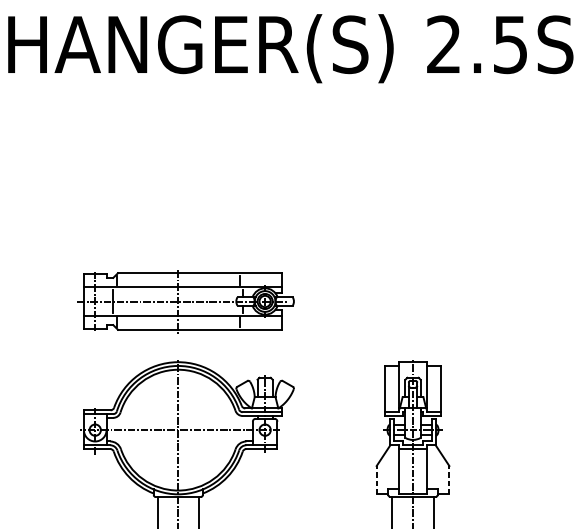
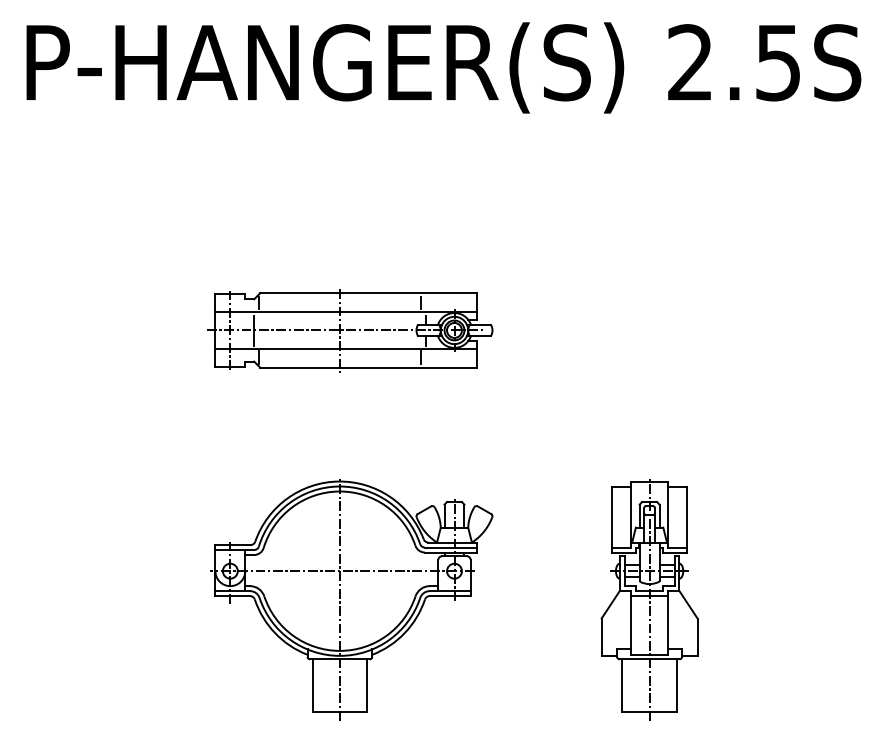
part: (186, 301) -> (350, 330), moved
line: (376, 480) -> (601, 637), dashed -> solid
line: (449, 480) -> (697, 637), dashed -> solid

